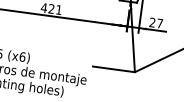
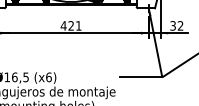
text: (155, 22) -> (176, 25), 27 -> 32

